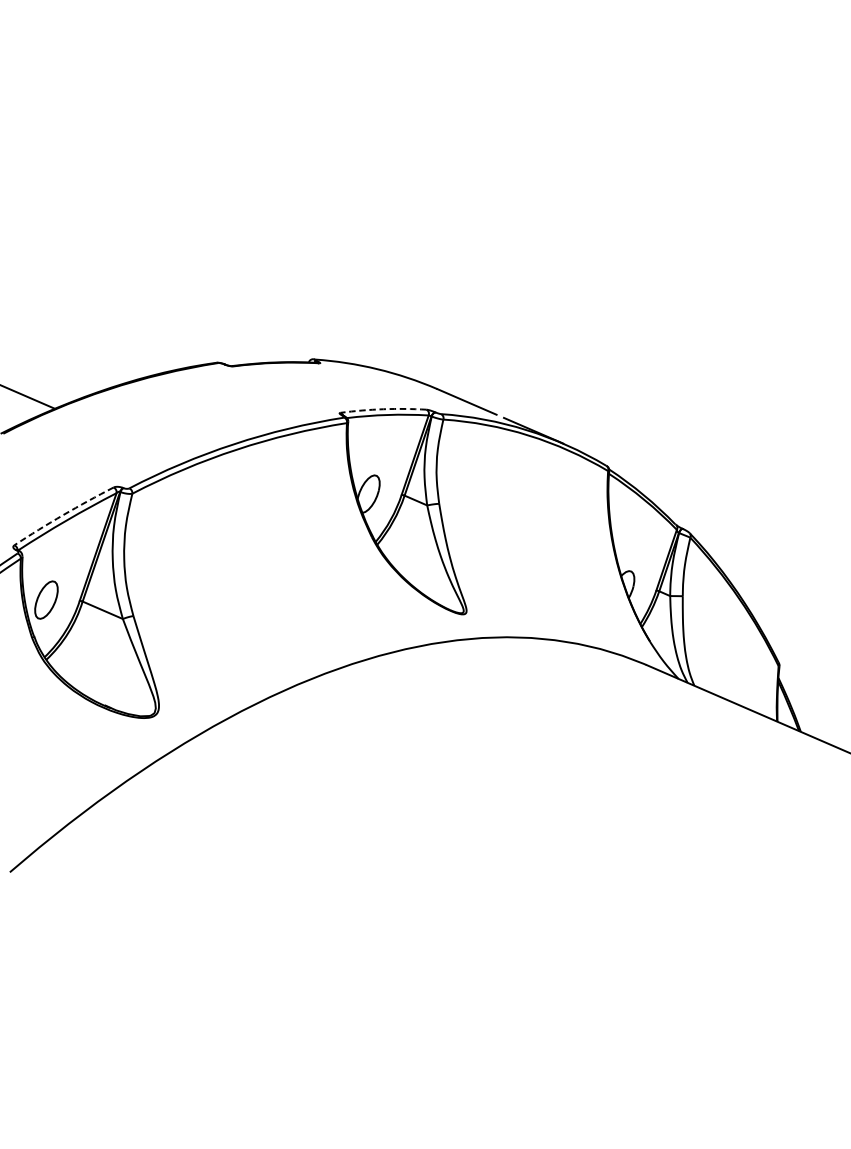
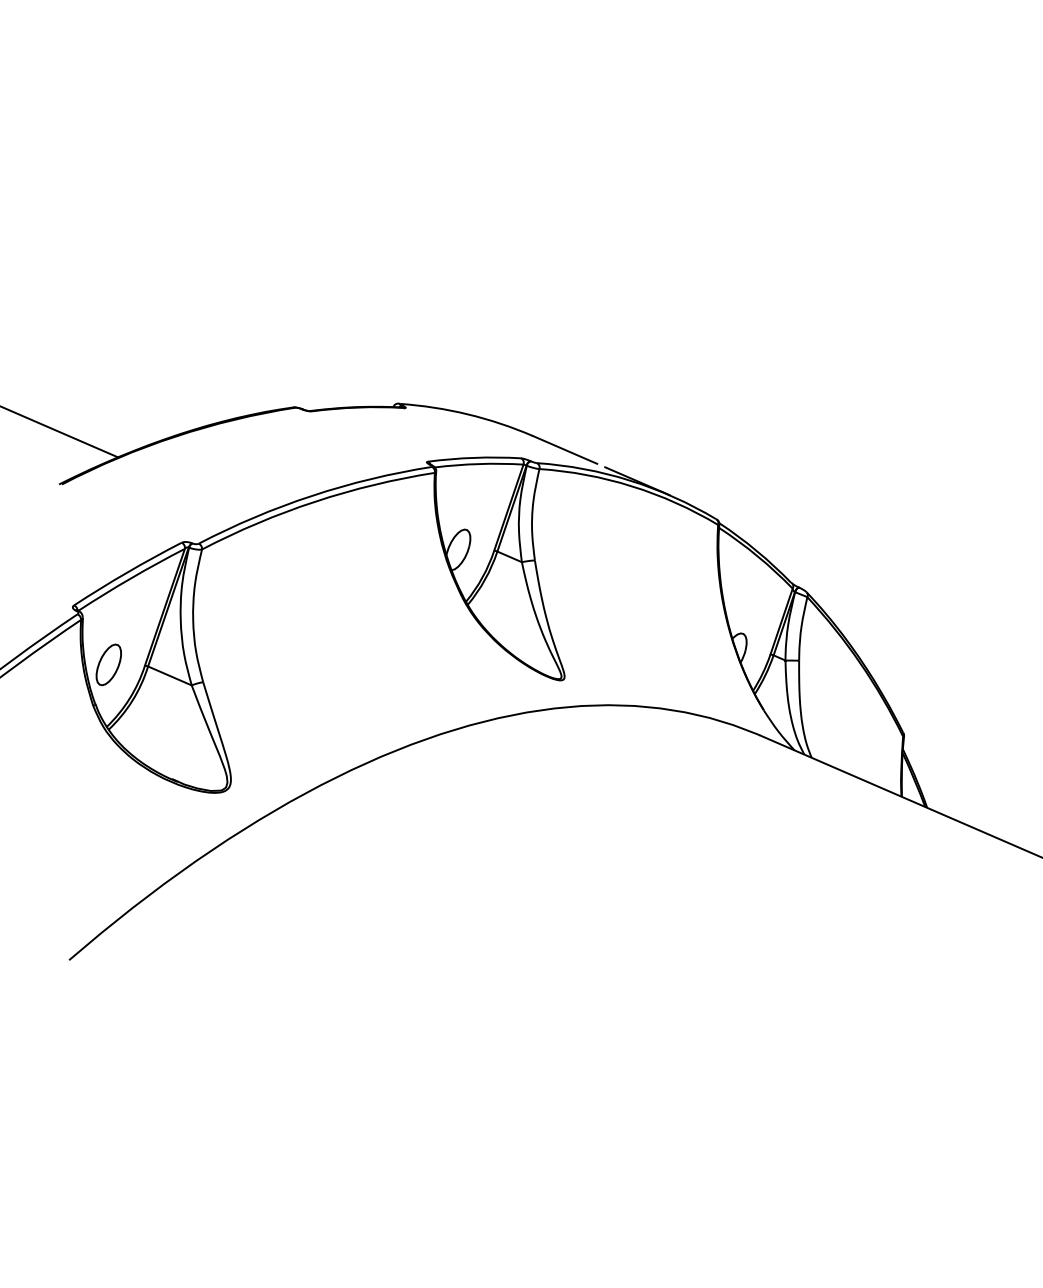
arc: (383, 408) -> (474, 457), dashed -> solid
arc: (63, 514) -> (127, 572), dashed -> solid

